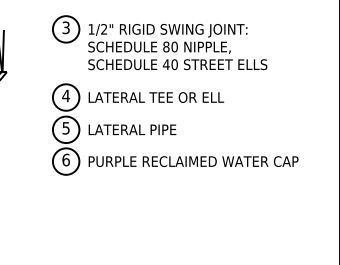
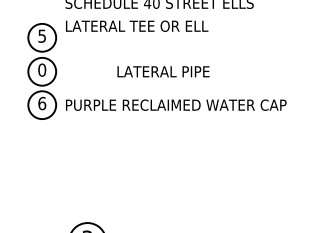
text: (66, 95) -> (42, 35), 4 -> 5
text: (156, 97) -> (137, 26), moved
text: (65, 128) -> (41, 70), 5 -> 0
text: (132, 129) -> (163, 71), moved

